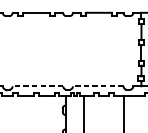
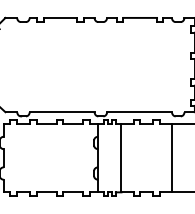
line: (37, 86) -> (61, 112), dashed -> solid
line: (98, 86) -> (139, 112), dashed -> solid

